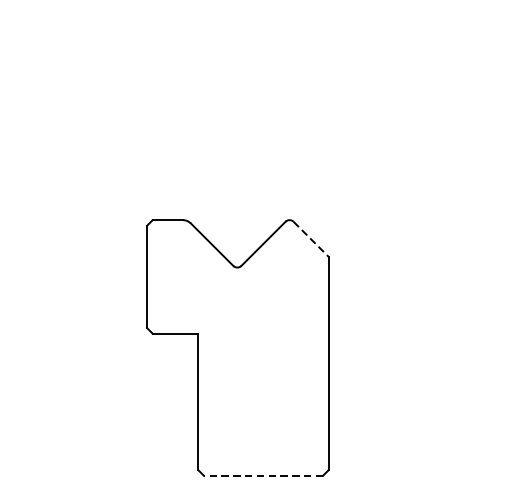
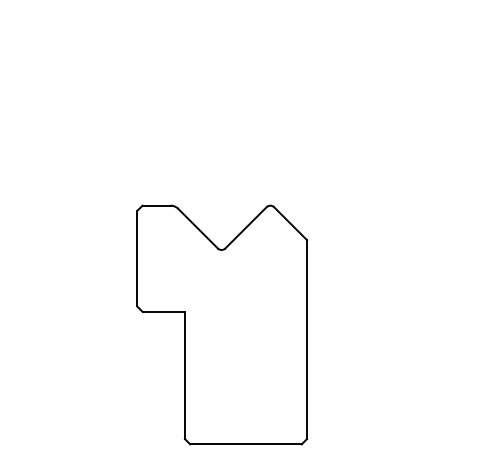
line: (311, 240) -> (290, 224), dashed -> solid
line: (264, 475) -> (246, 444), dashed -> solid

